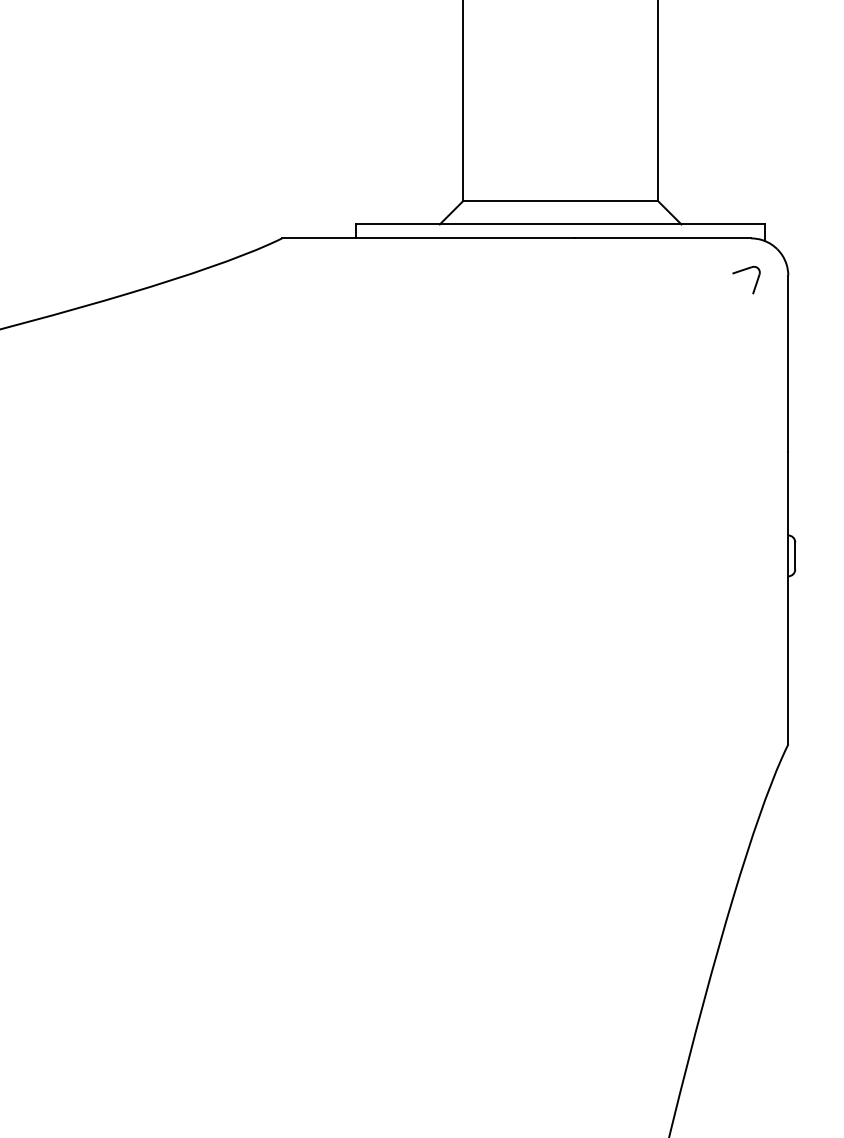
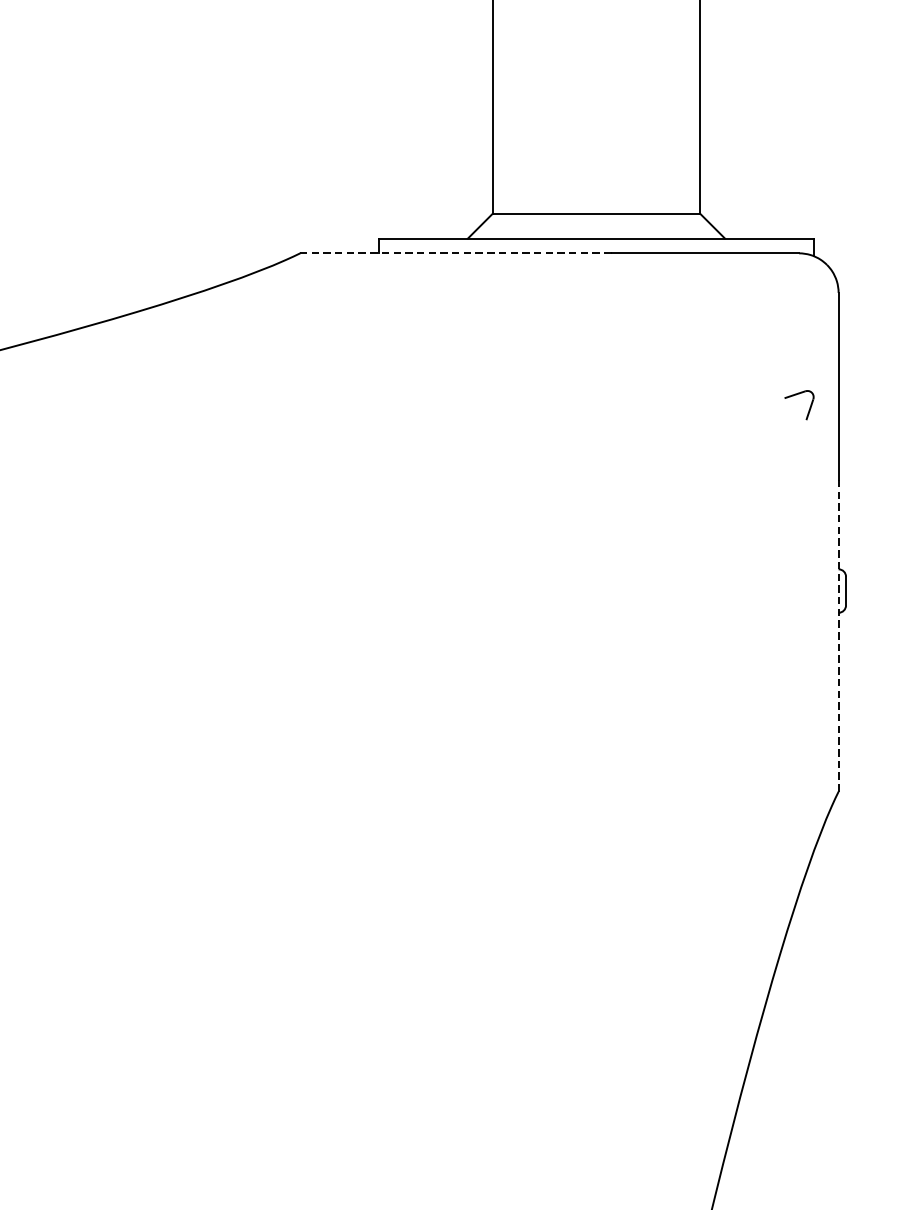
line: (428, 238) -> (455, 253), solid -> dashed
part: (742, 271) -> (795, 395), moved
line: (788, 597) -> (838, 635), solid -> dashed

